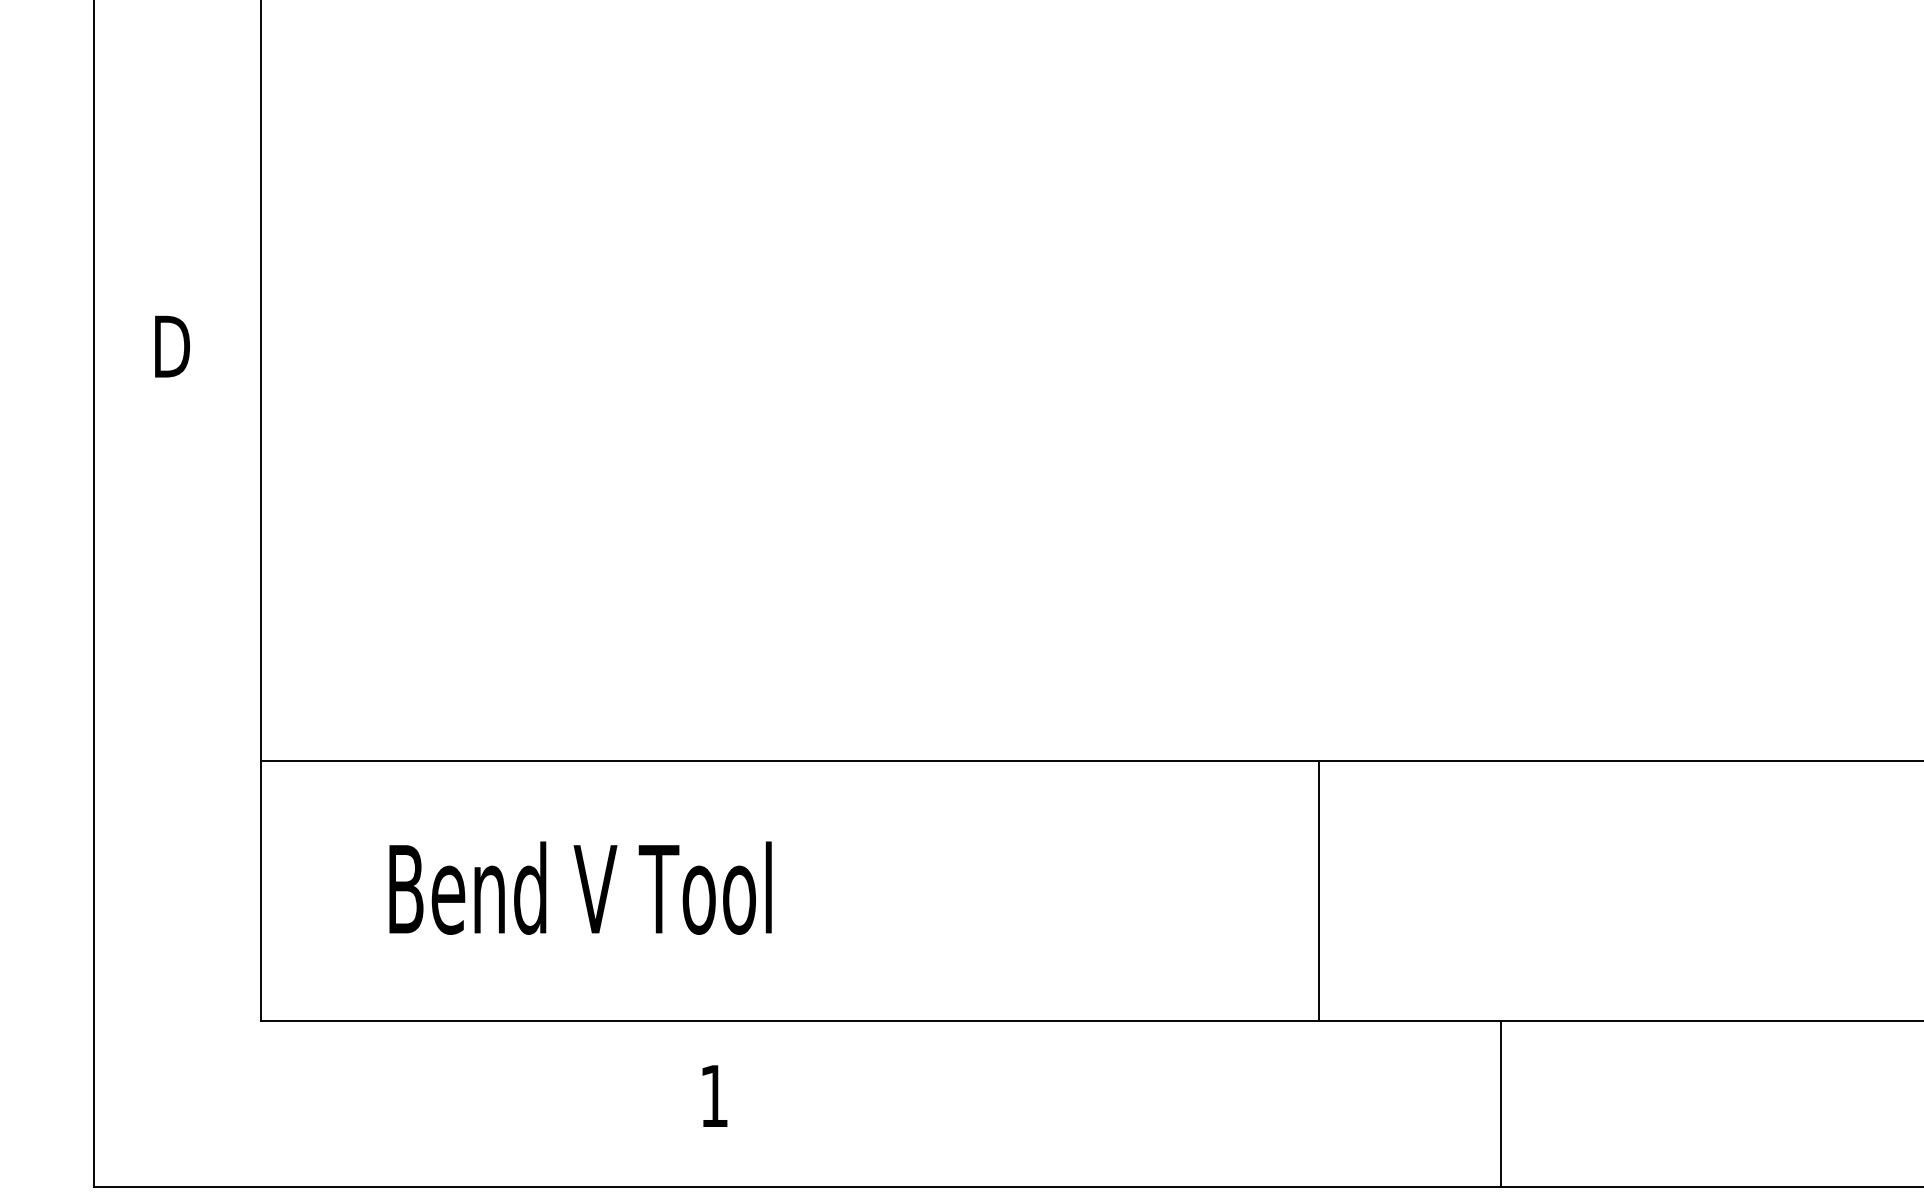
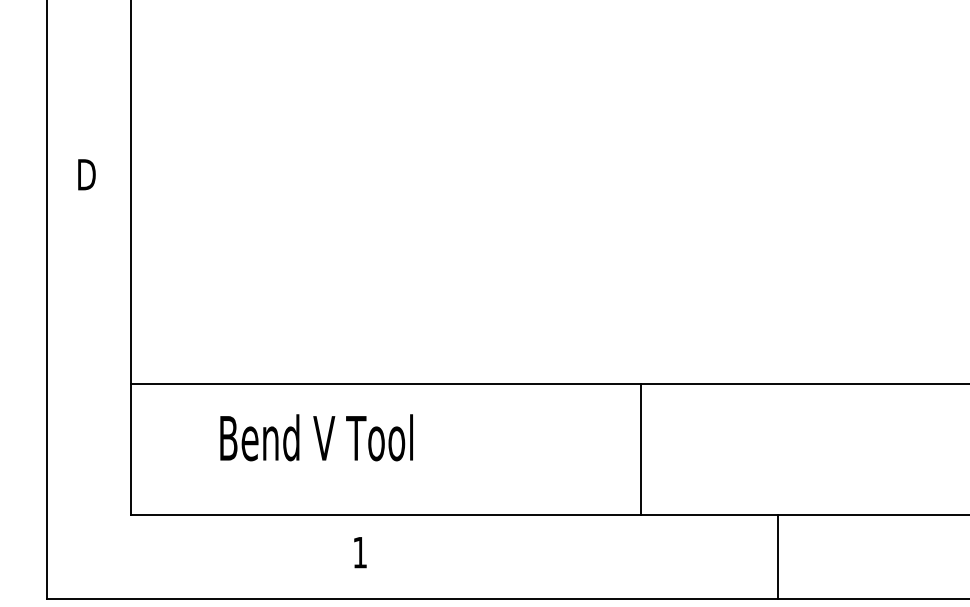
text: (580, 887) -> (316, 437), moved
line: (1318, 889) -> (640, 448), moved
line: (1500, 1103) -> (777, 556), moved

